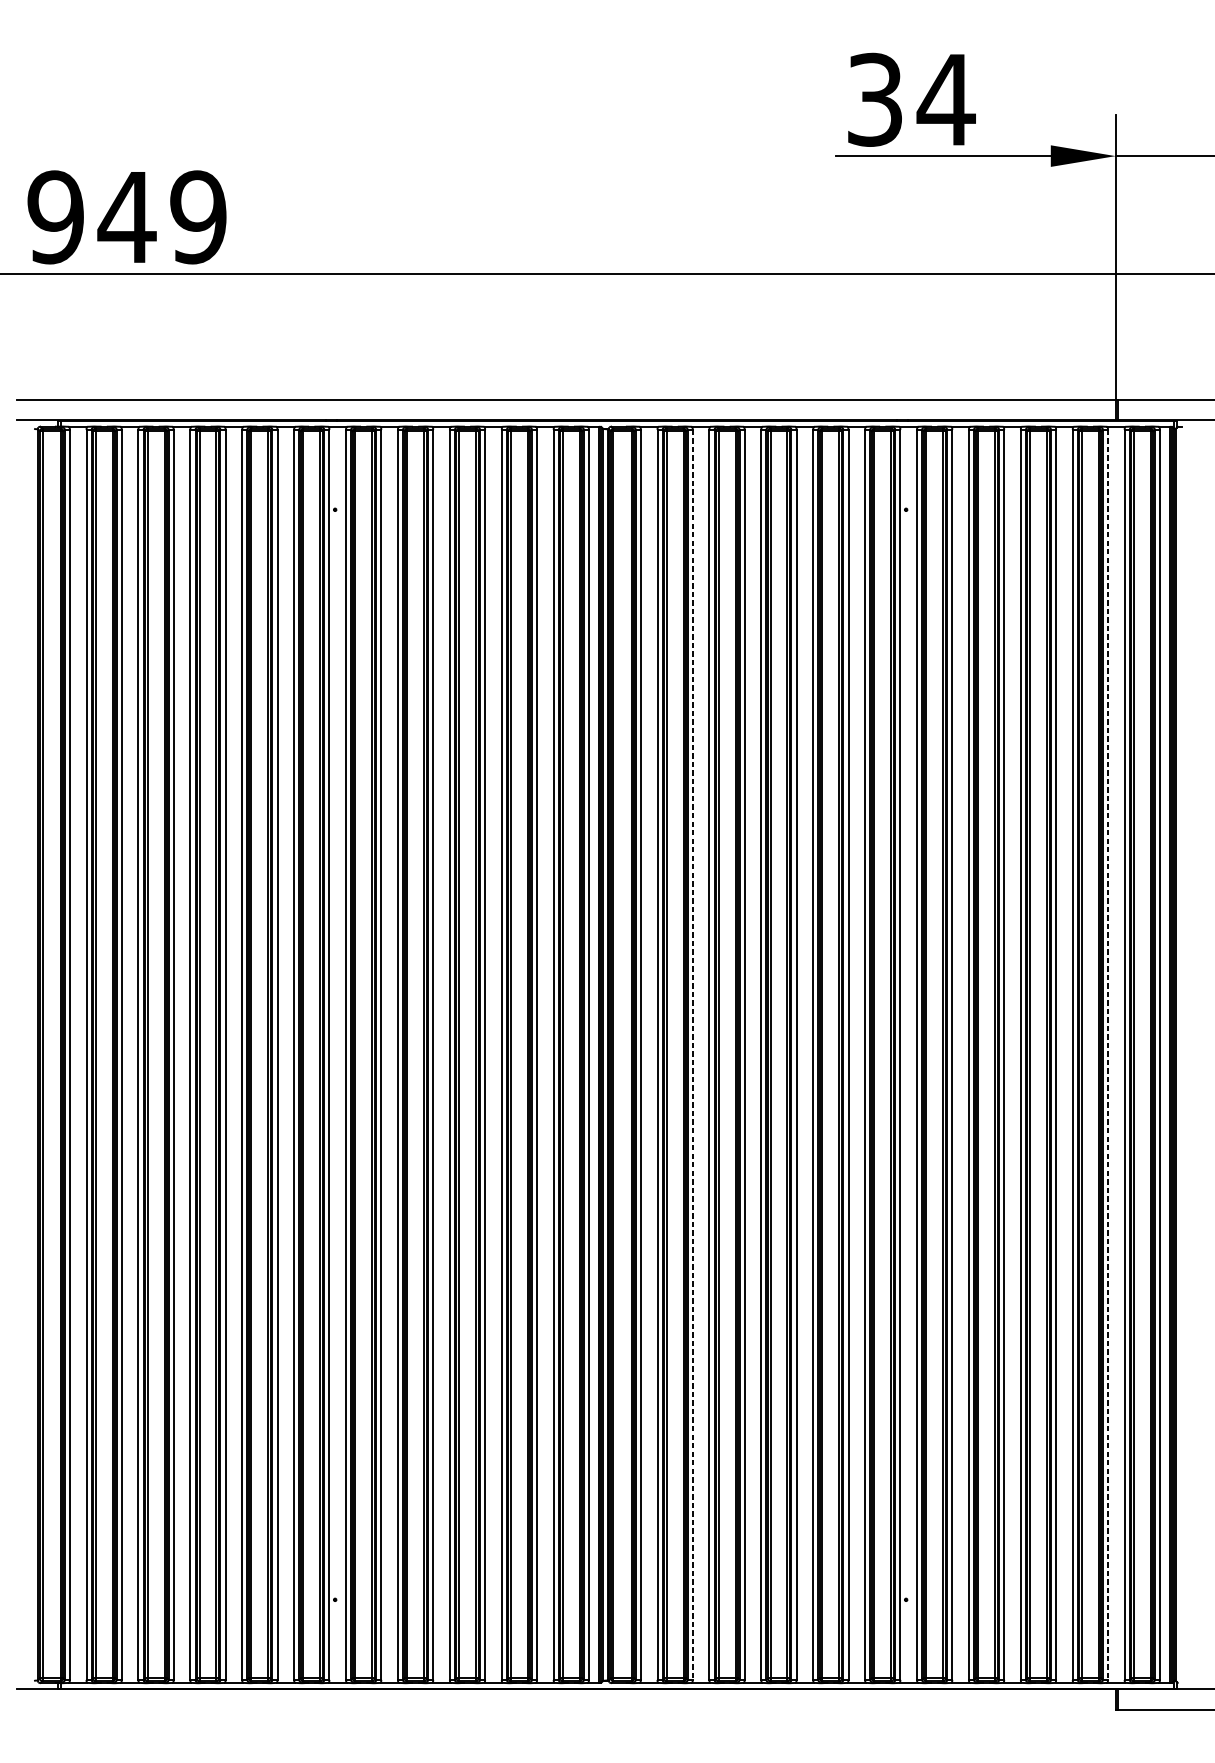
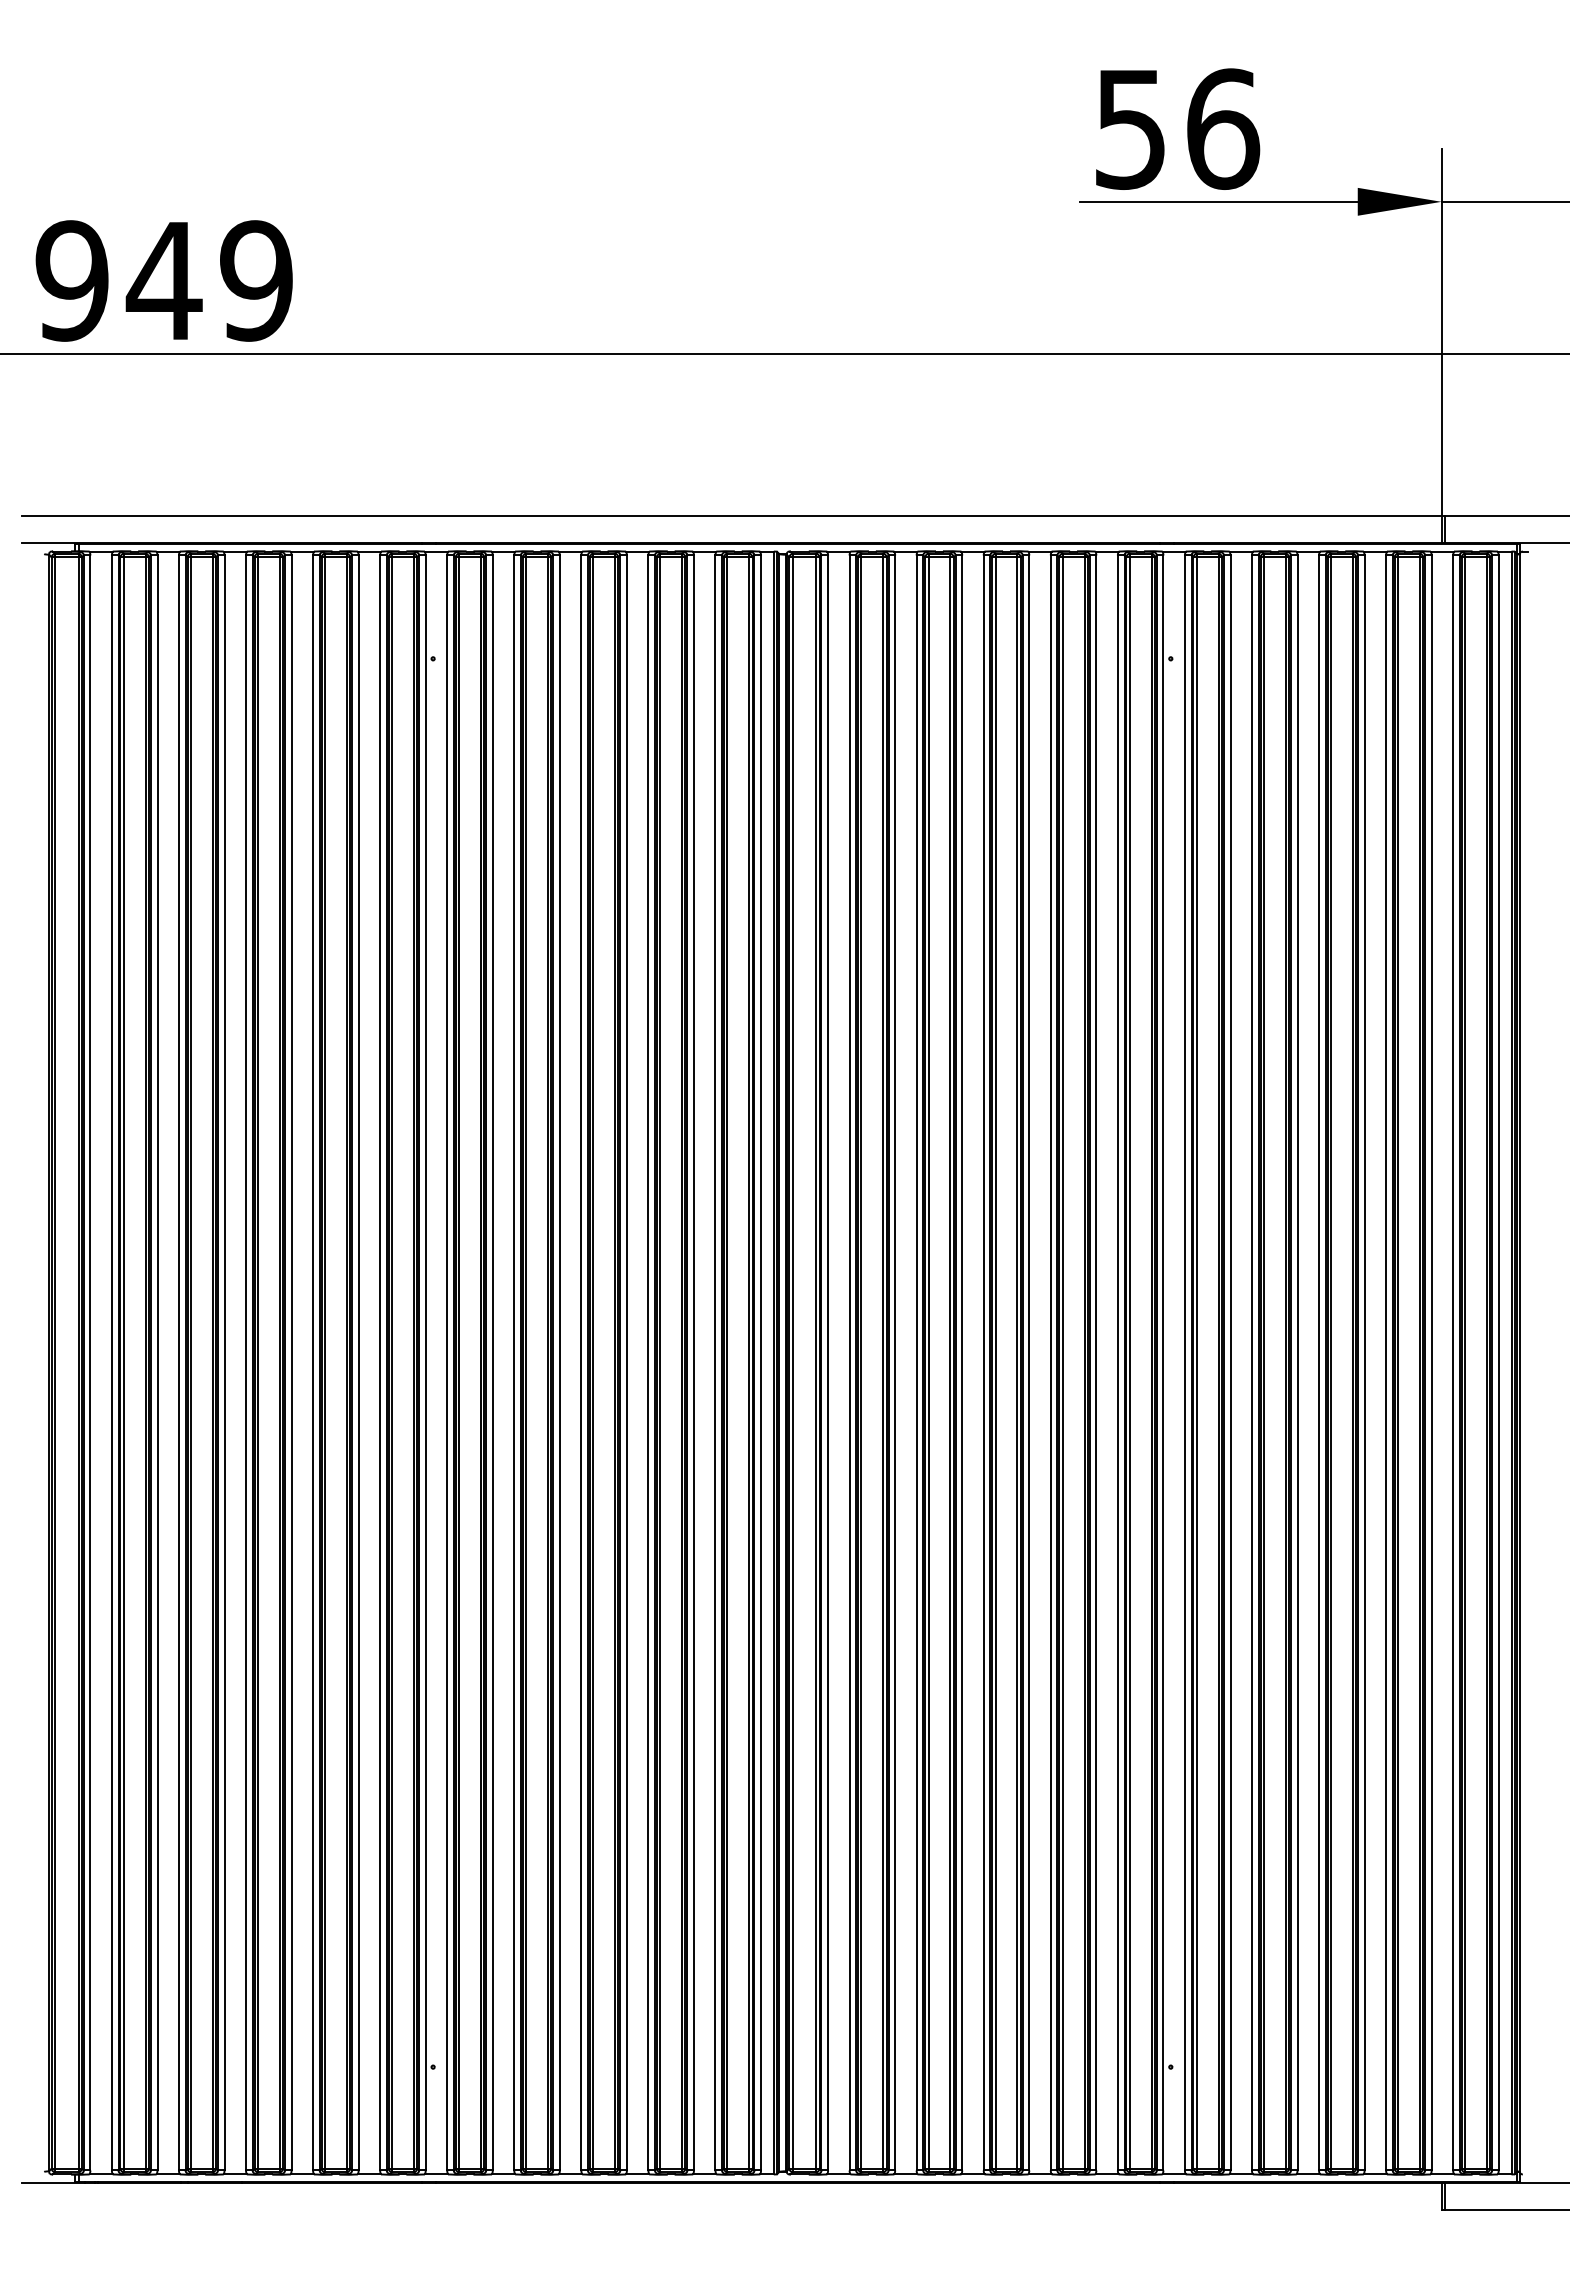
text: (912, 99) -> (1178, 128), 34 -> 56
line: (693, 1054) -> (895, 1362), dashed -> solid
line: (1107, 1054) -> (1431, 1362), dashed -> solid

